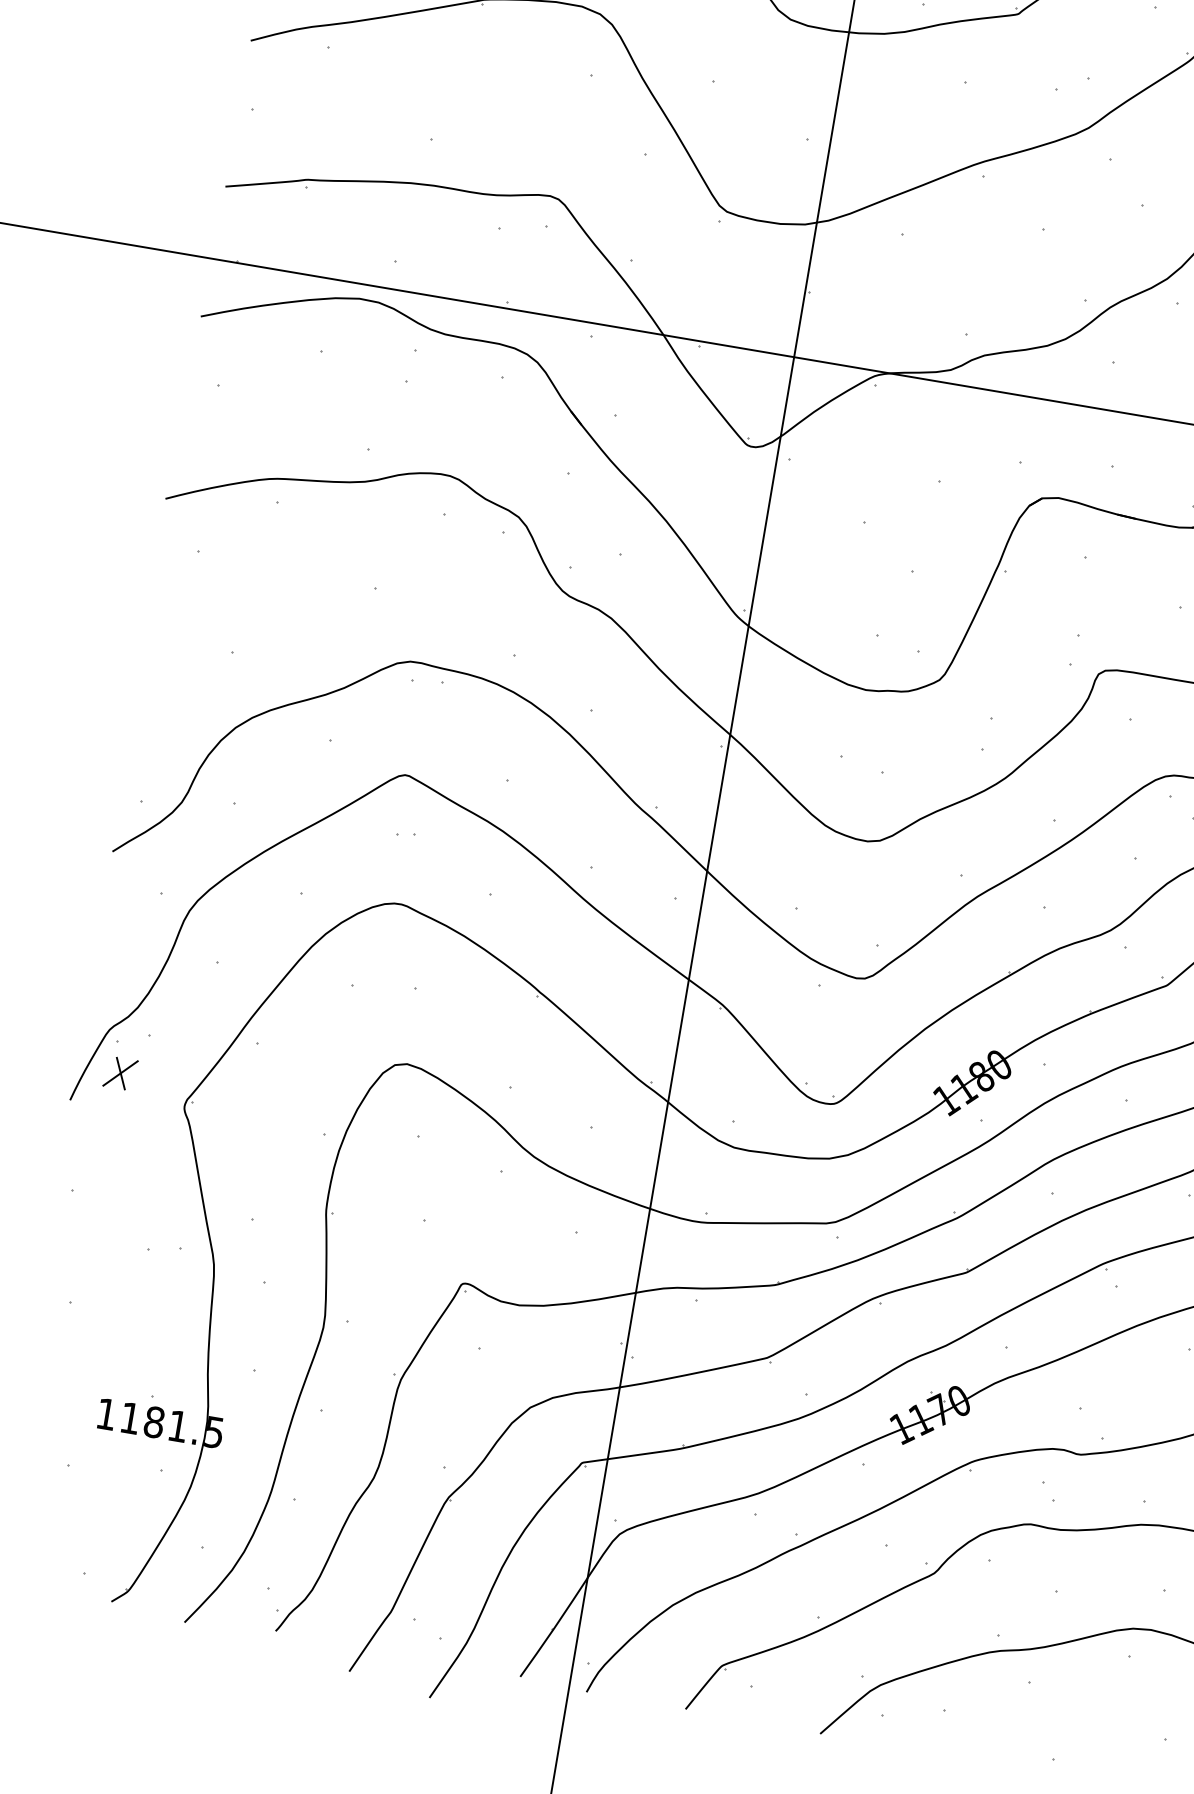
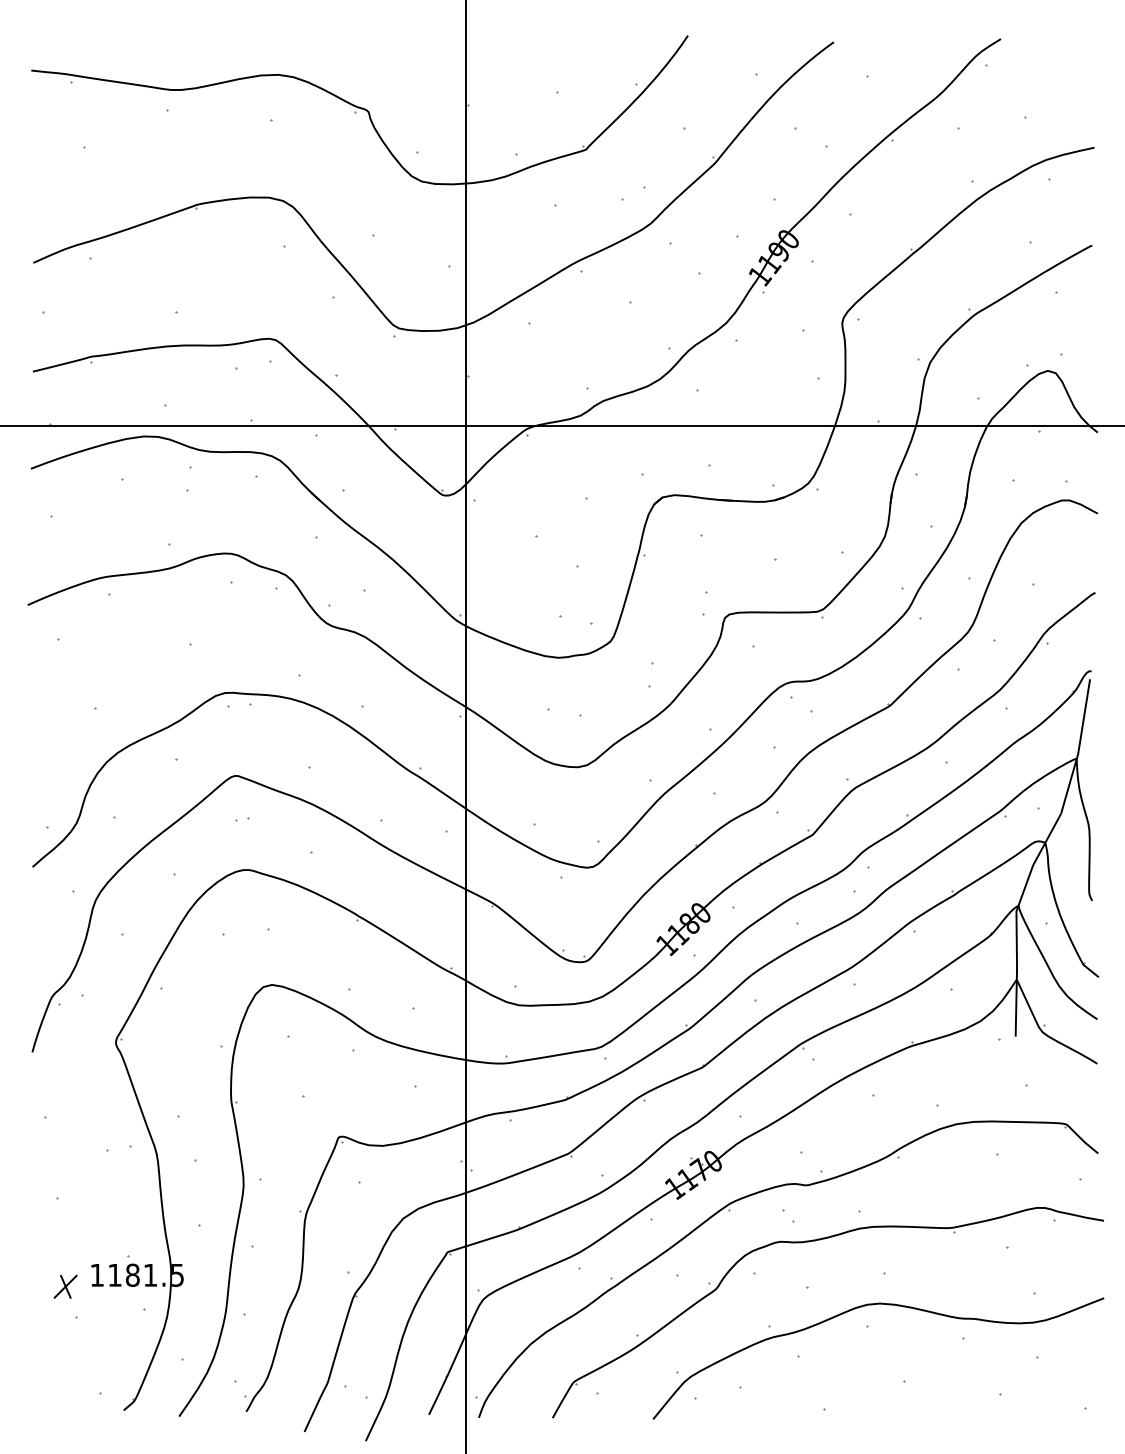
part: (120, 1073) -> (65, 1286), moved

